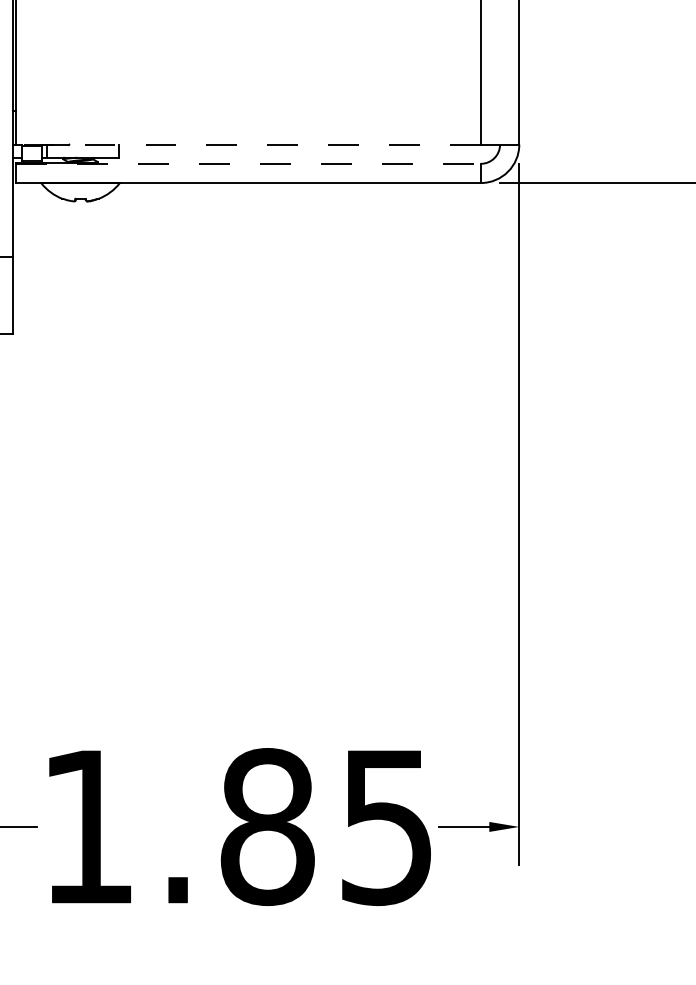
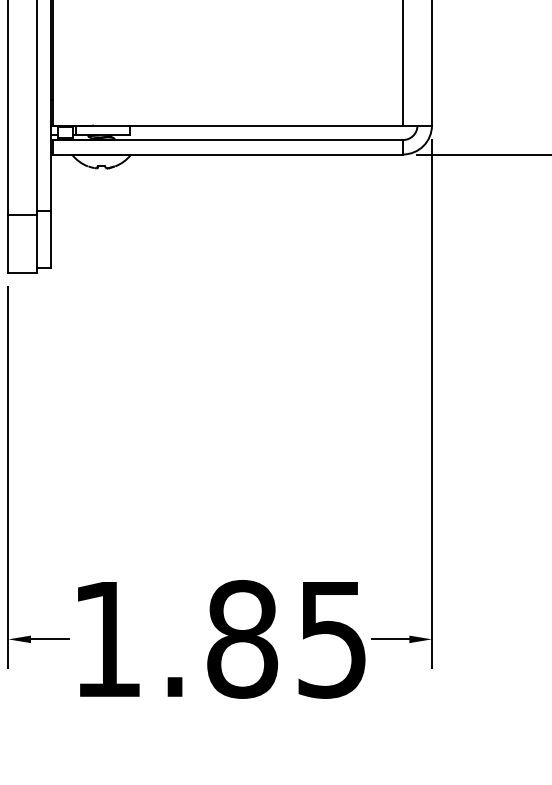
line: (249, 144) -> (228, 125), dashed -> solid
line: (249, 164) -> (228, 140), dashed -> solid

